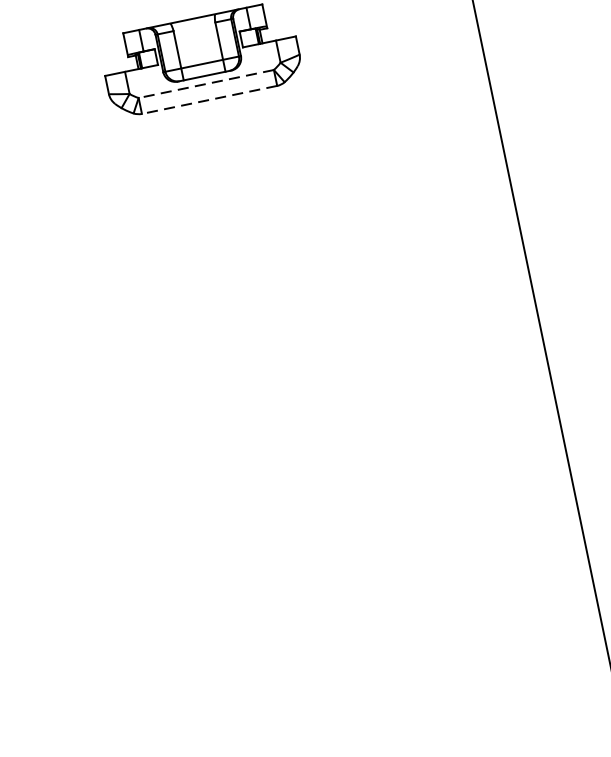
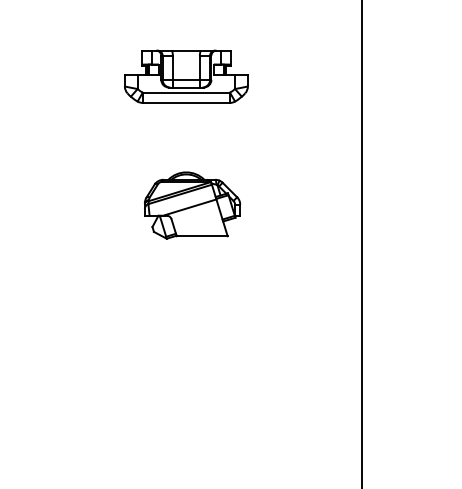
line: (206, 83) -> (186, 92), dashed -> solid
line: (209, 99) -> (186, 102), dashed -> solid
part: (251, 256) -> (192, 205), added

